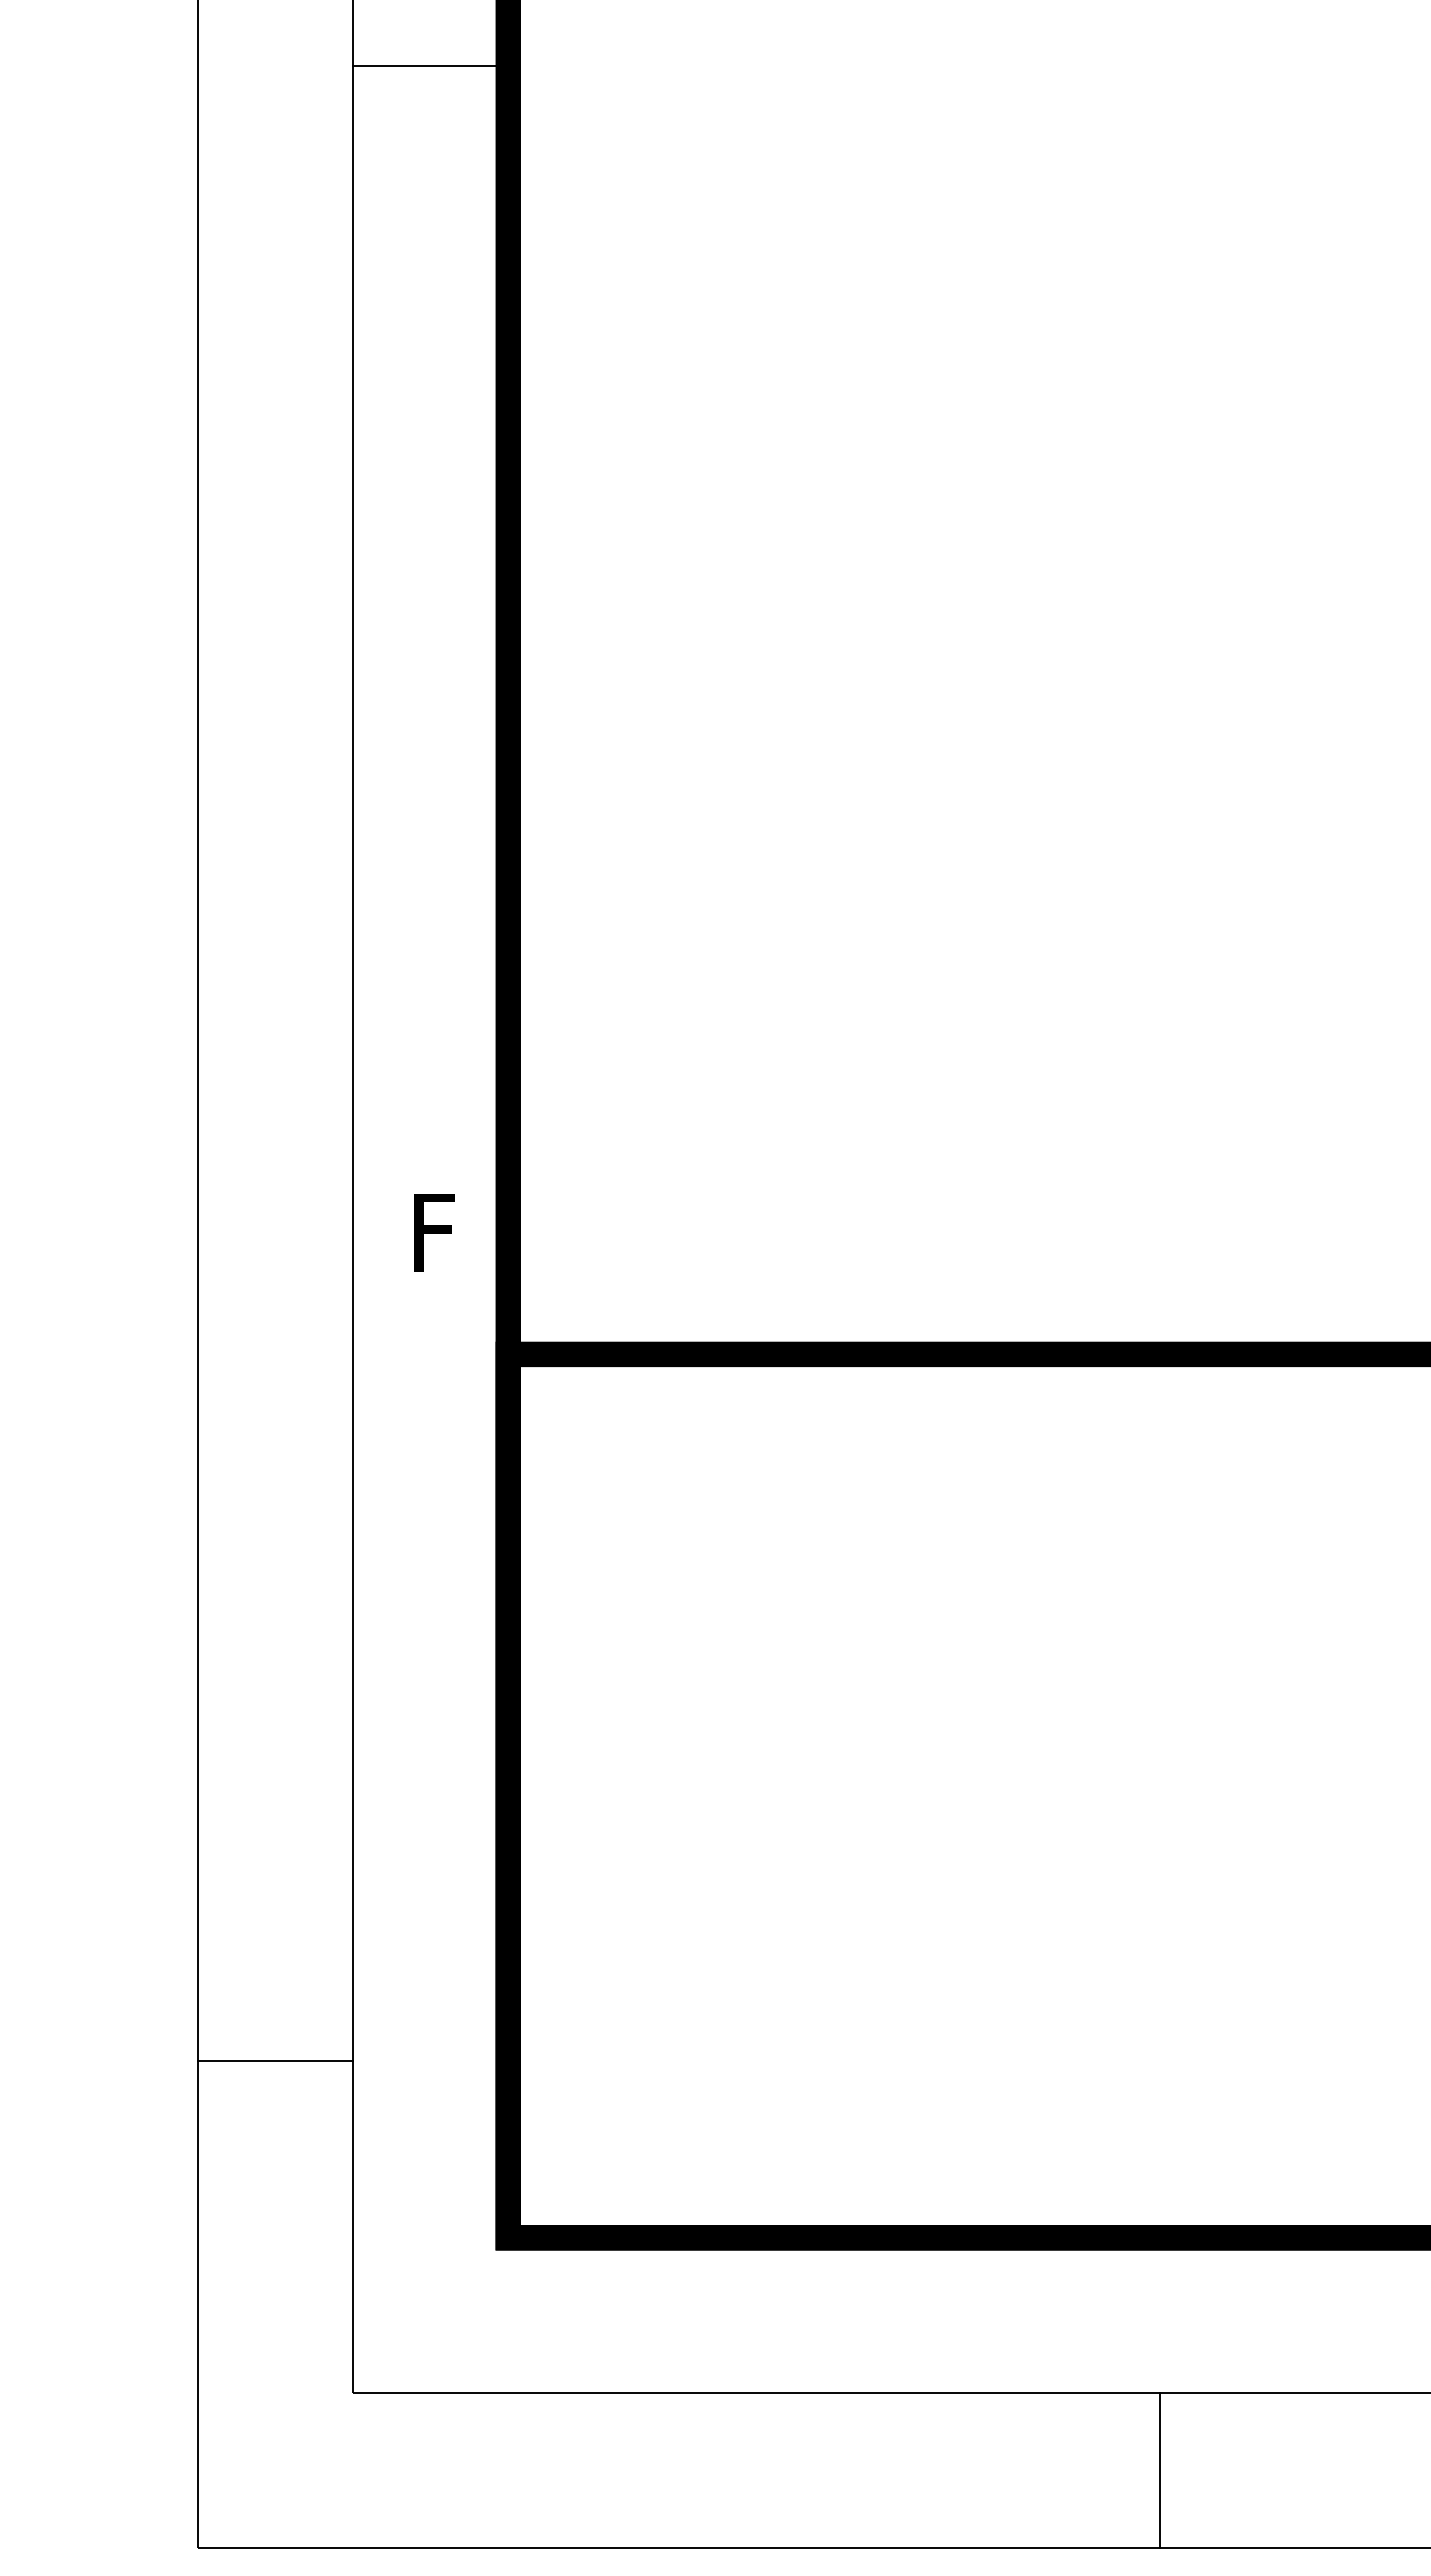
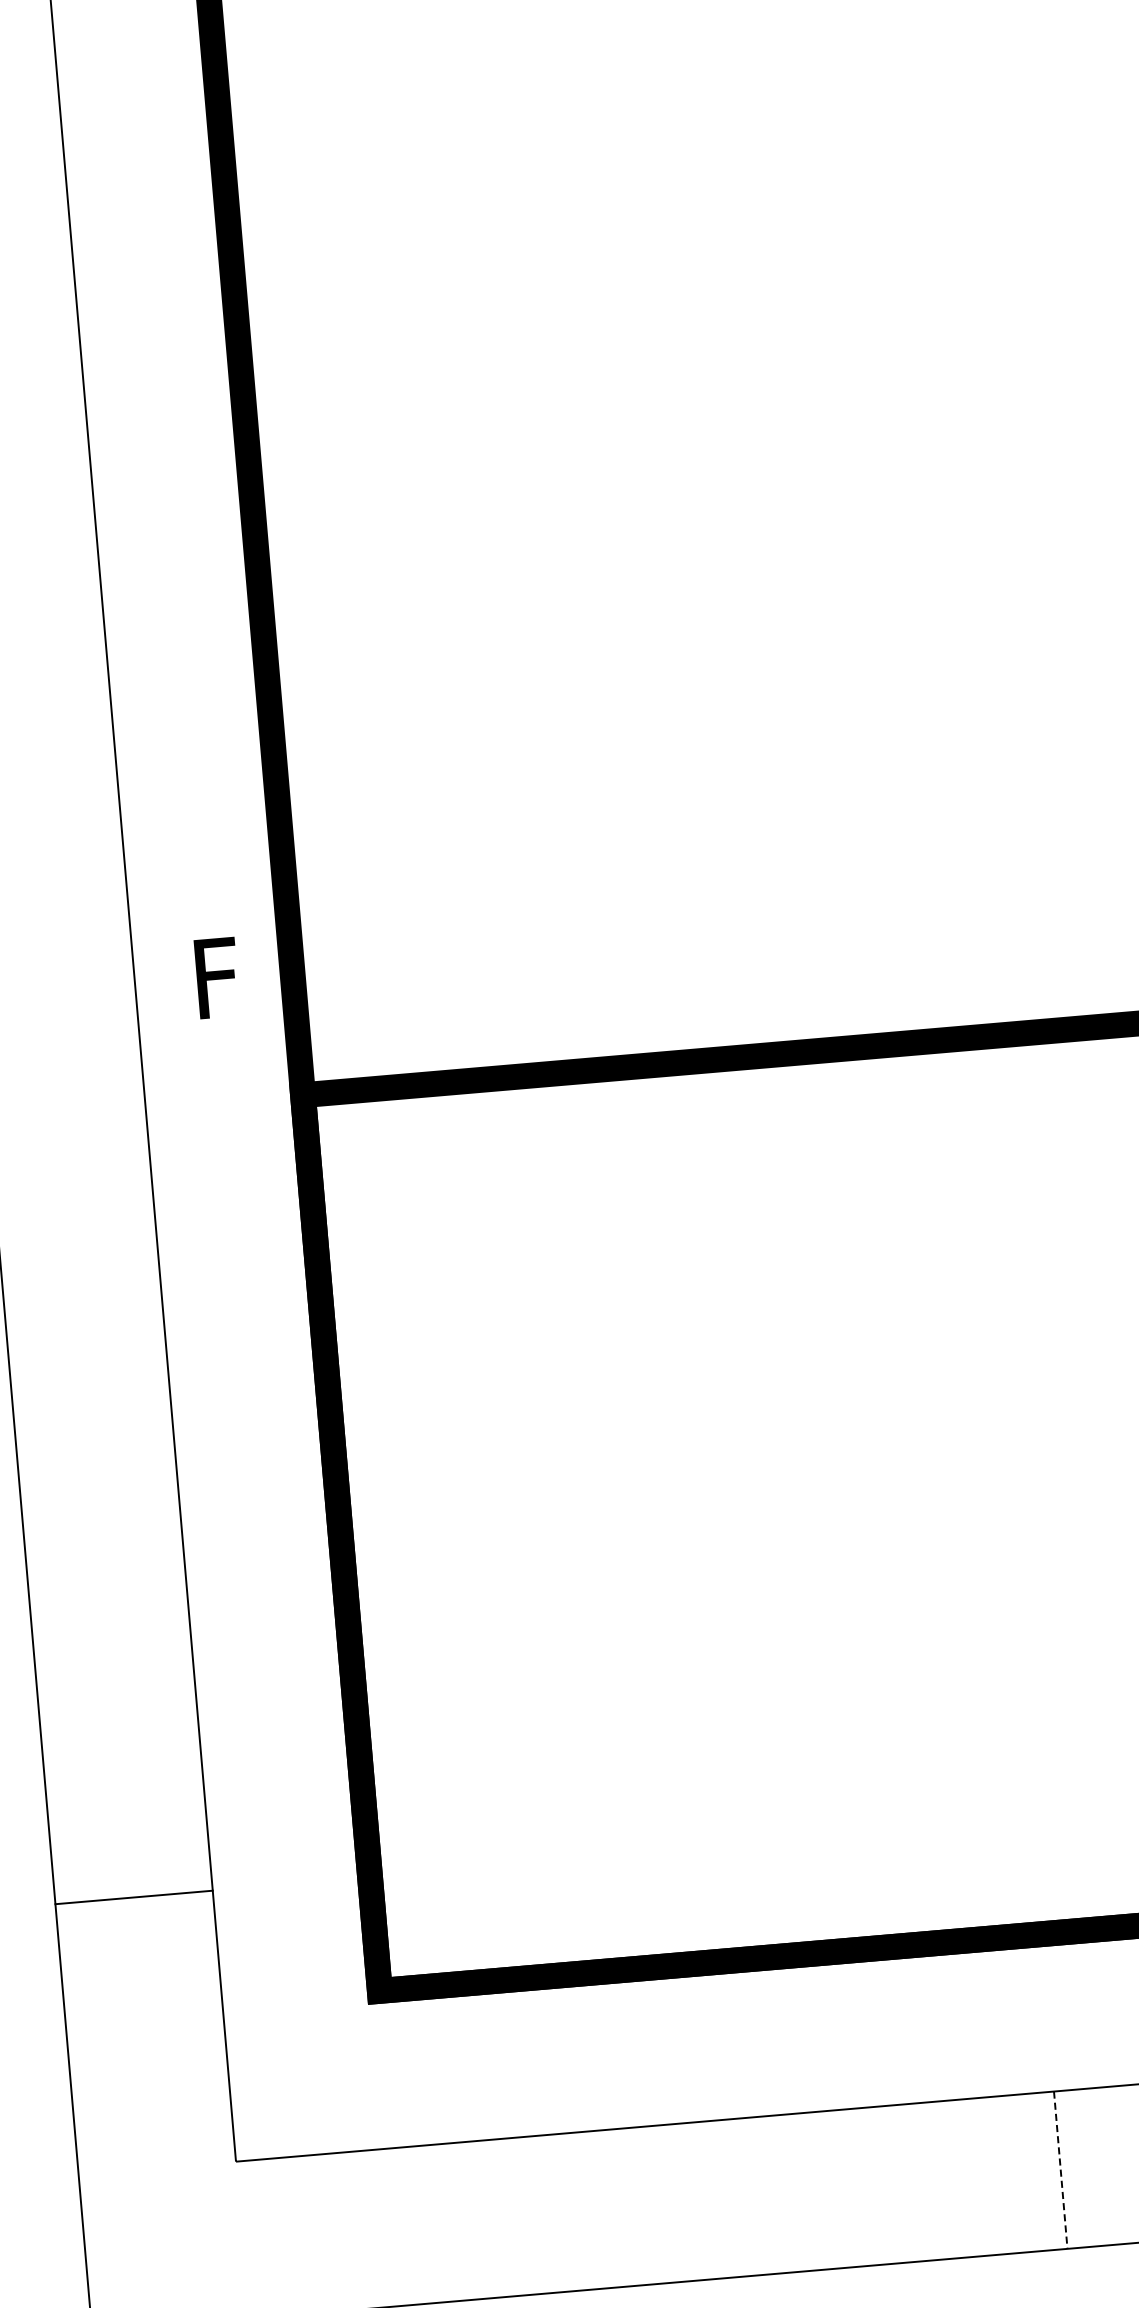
line: (275, 2060) -> (134, 1897), moved
line: (1159, 2470) -> (1060, 2170), solid -> dashed

